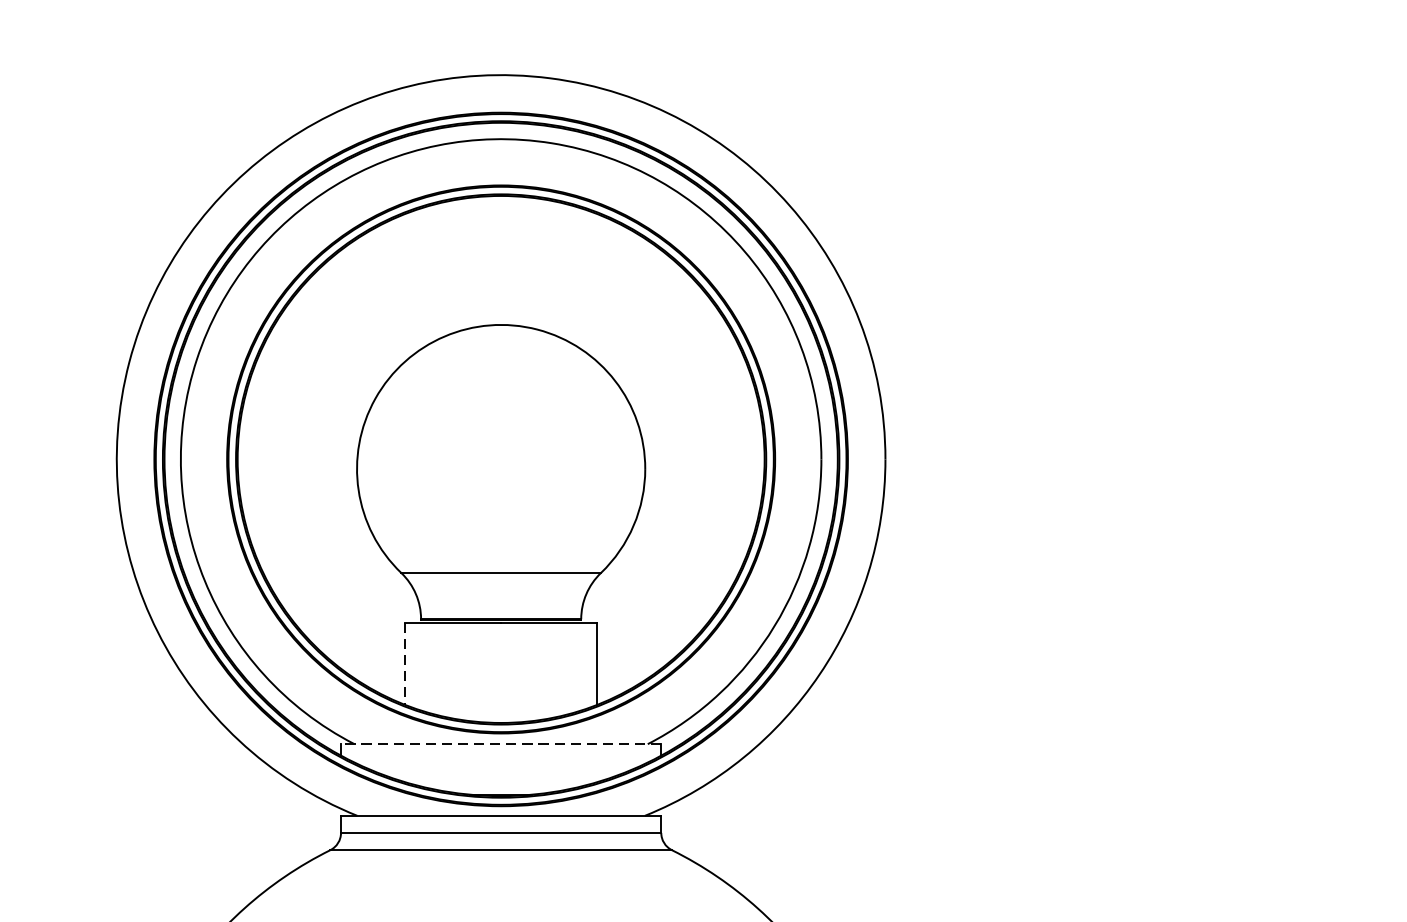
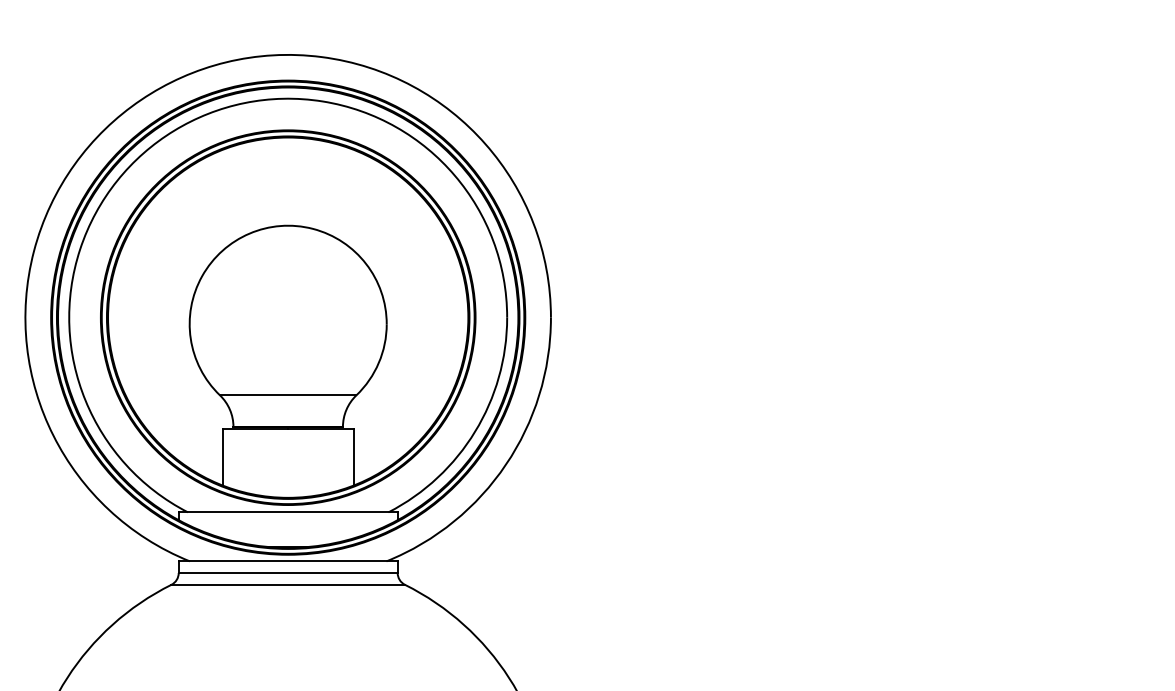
line: (405, 663) -> (222, 457), dashed -> solid
line: (500, 744) -> (287, 512), dashed -> solid

